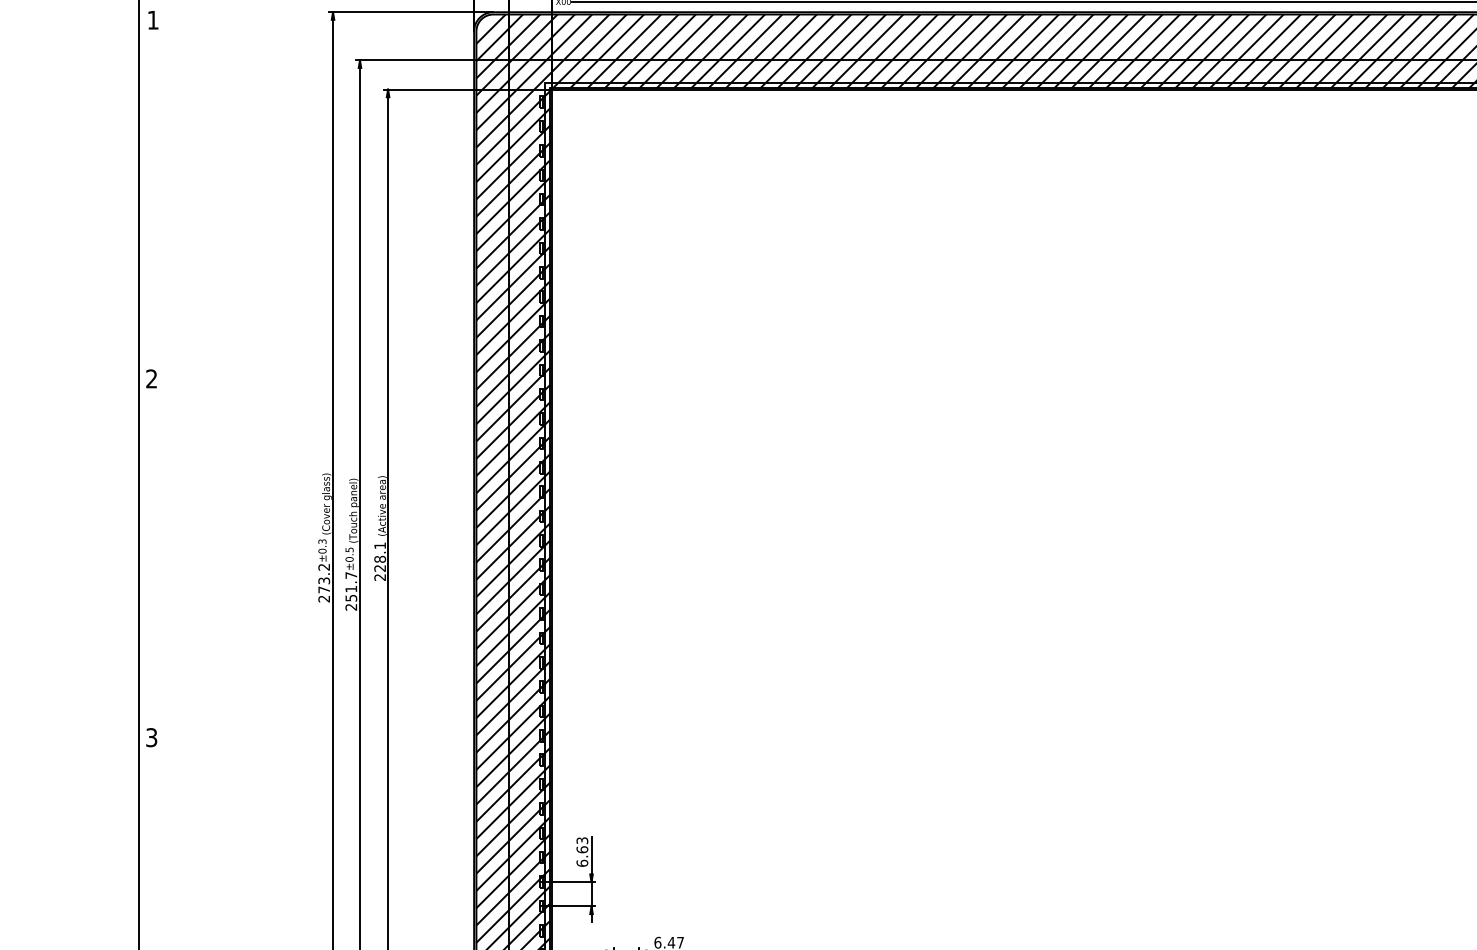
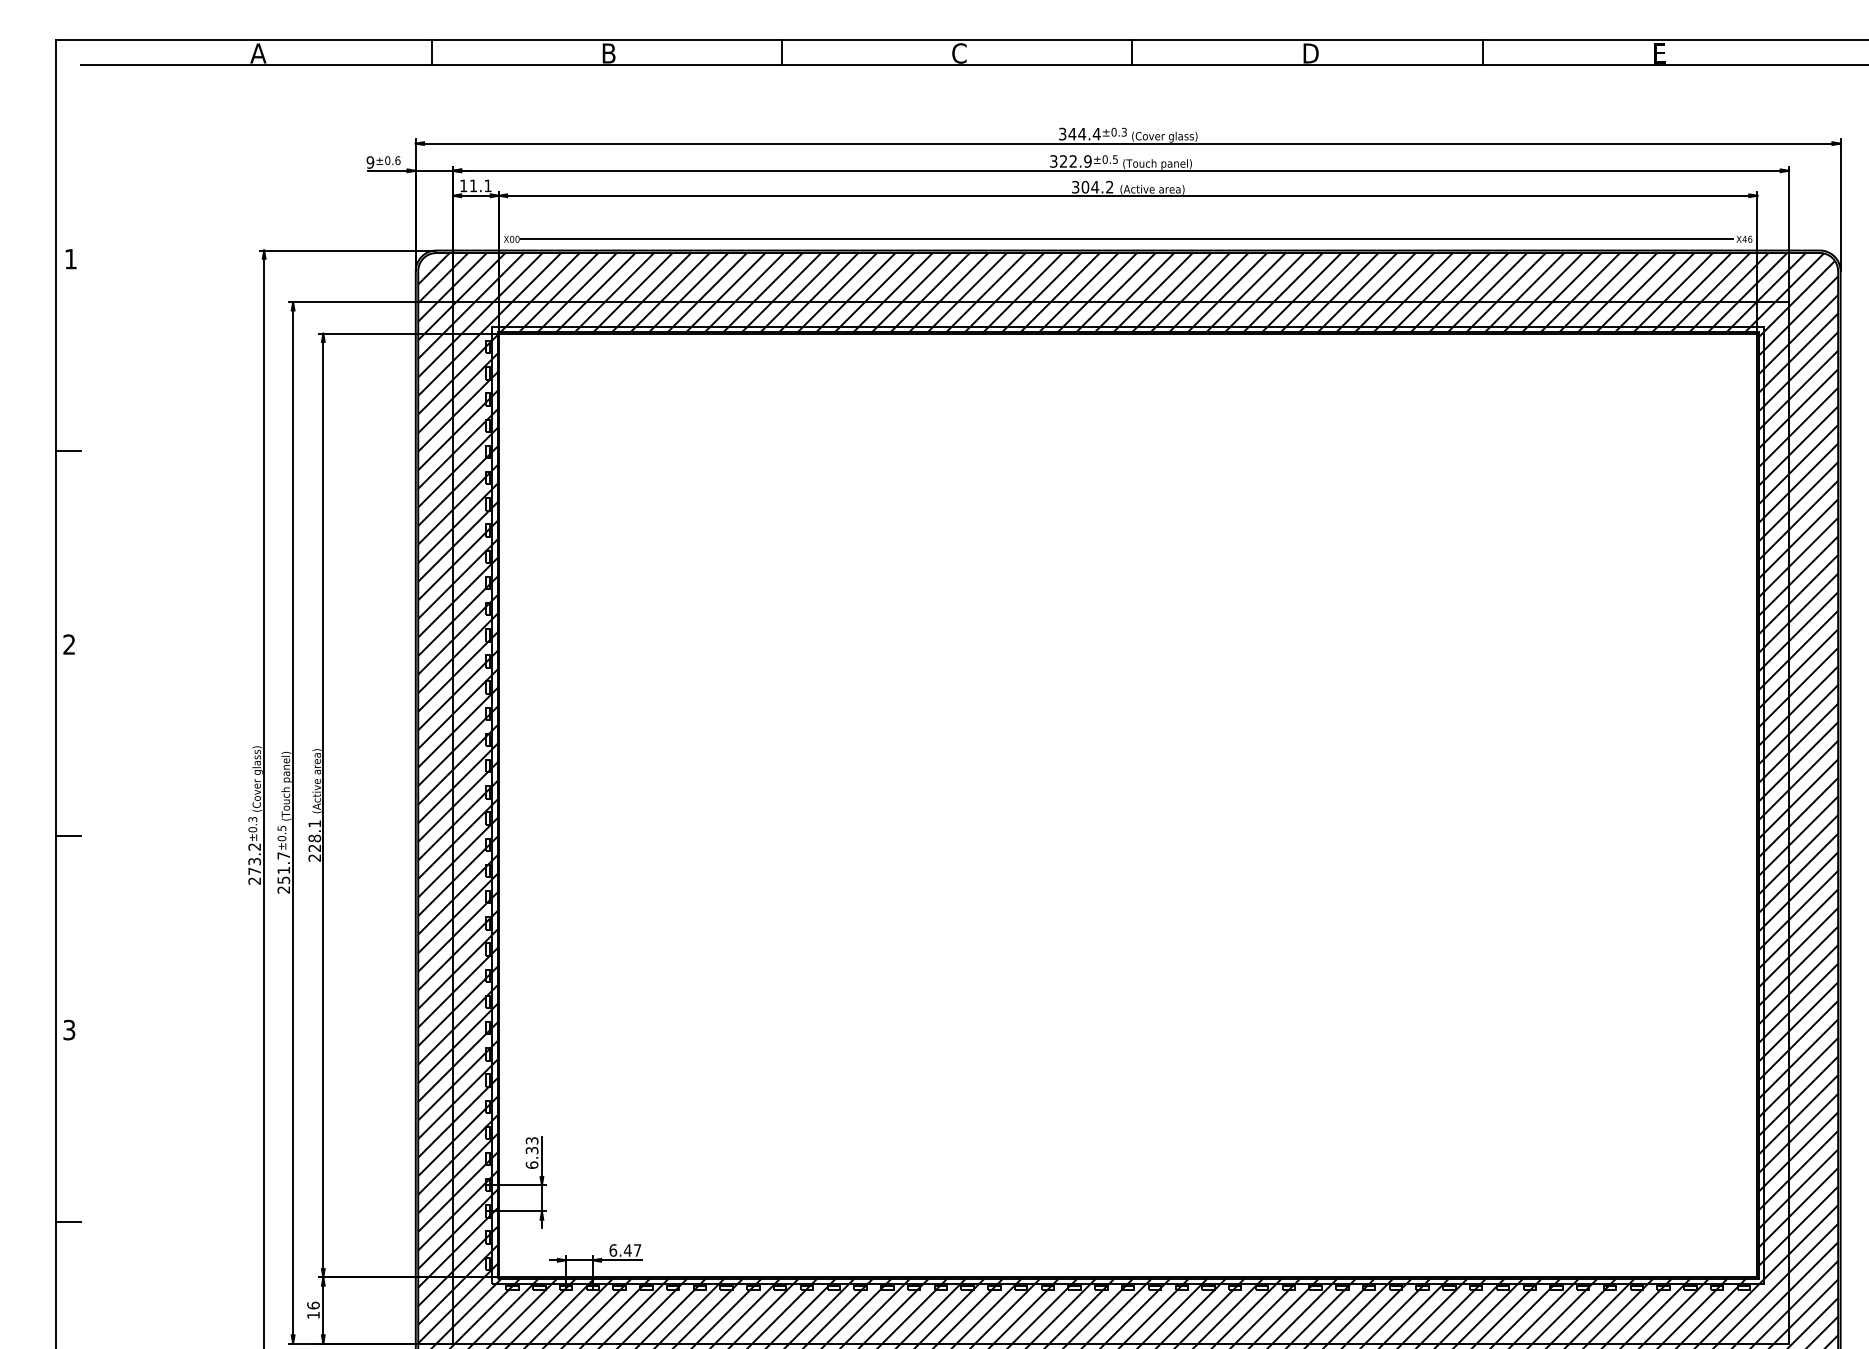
line: (150, 198) -> (68, 450), added
line: (150, 557) -> (68, 836), added
text: (581, 849) -> (531, 1150), 6.63 -> 6.33
line: (150, 915) -> (68, 1221), added

